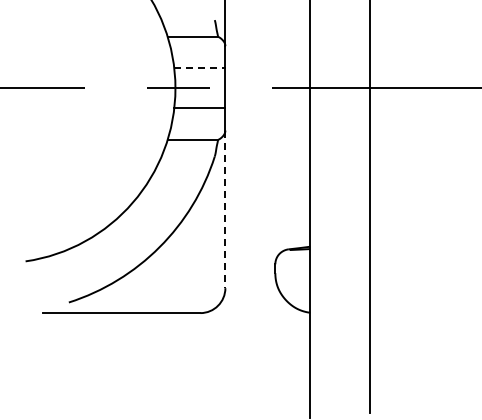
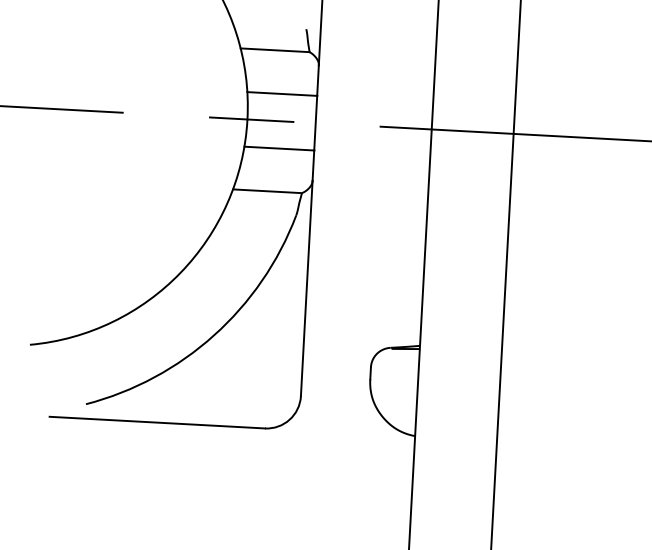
line: (199, 68) -> (281, 94), dashed -> solid
line: (225, 209) -> (306, 288), dashed -> solid

